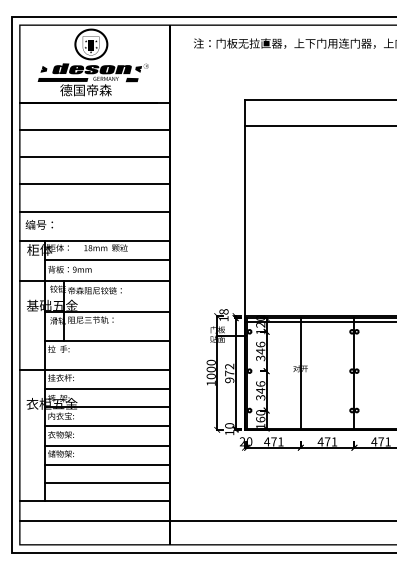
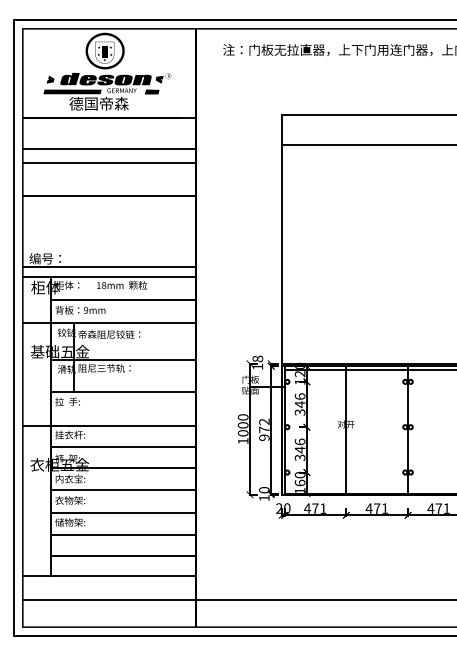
line: (95, 156) -> (109, 162), moved
line: (94, 184) -> (108, 196), moved
line: (94, 211) -> (108, 266), moved

